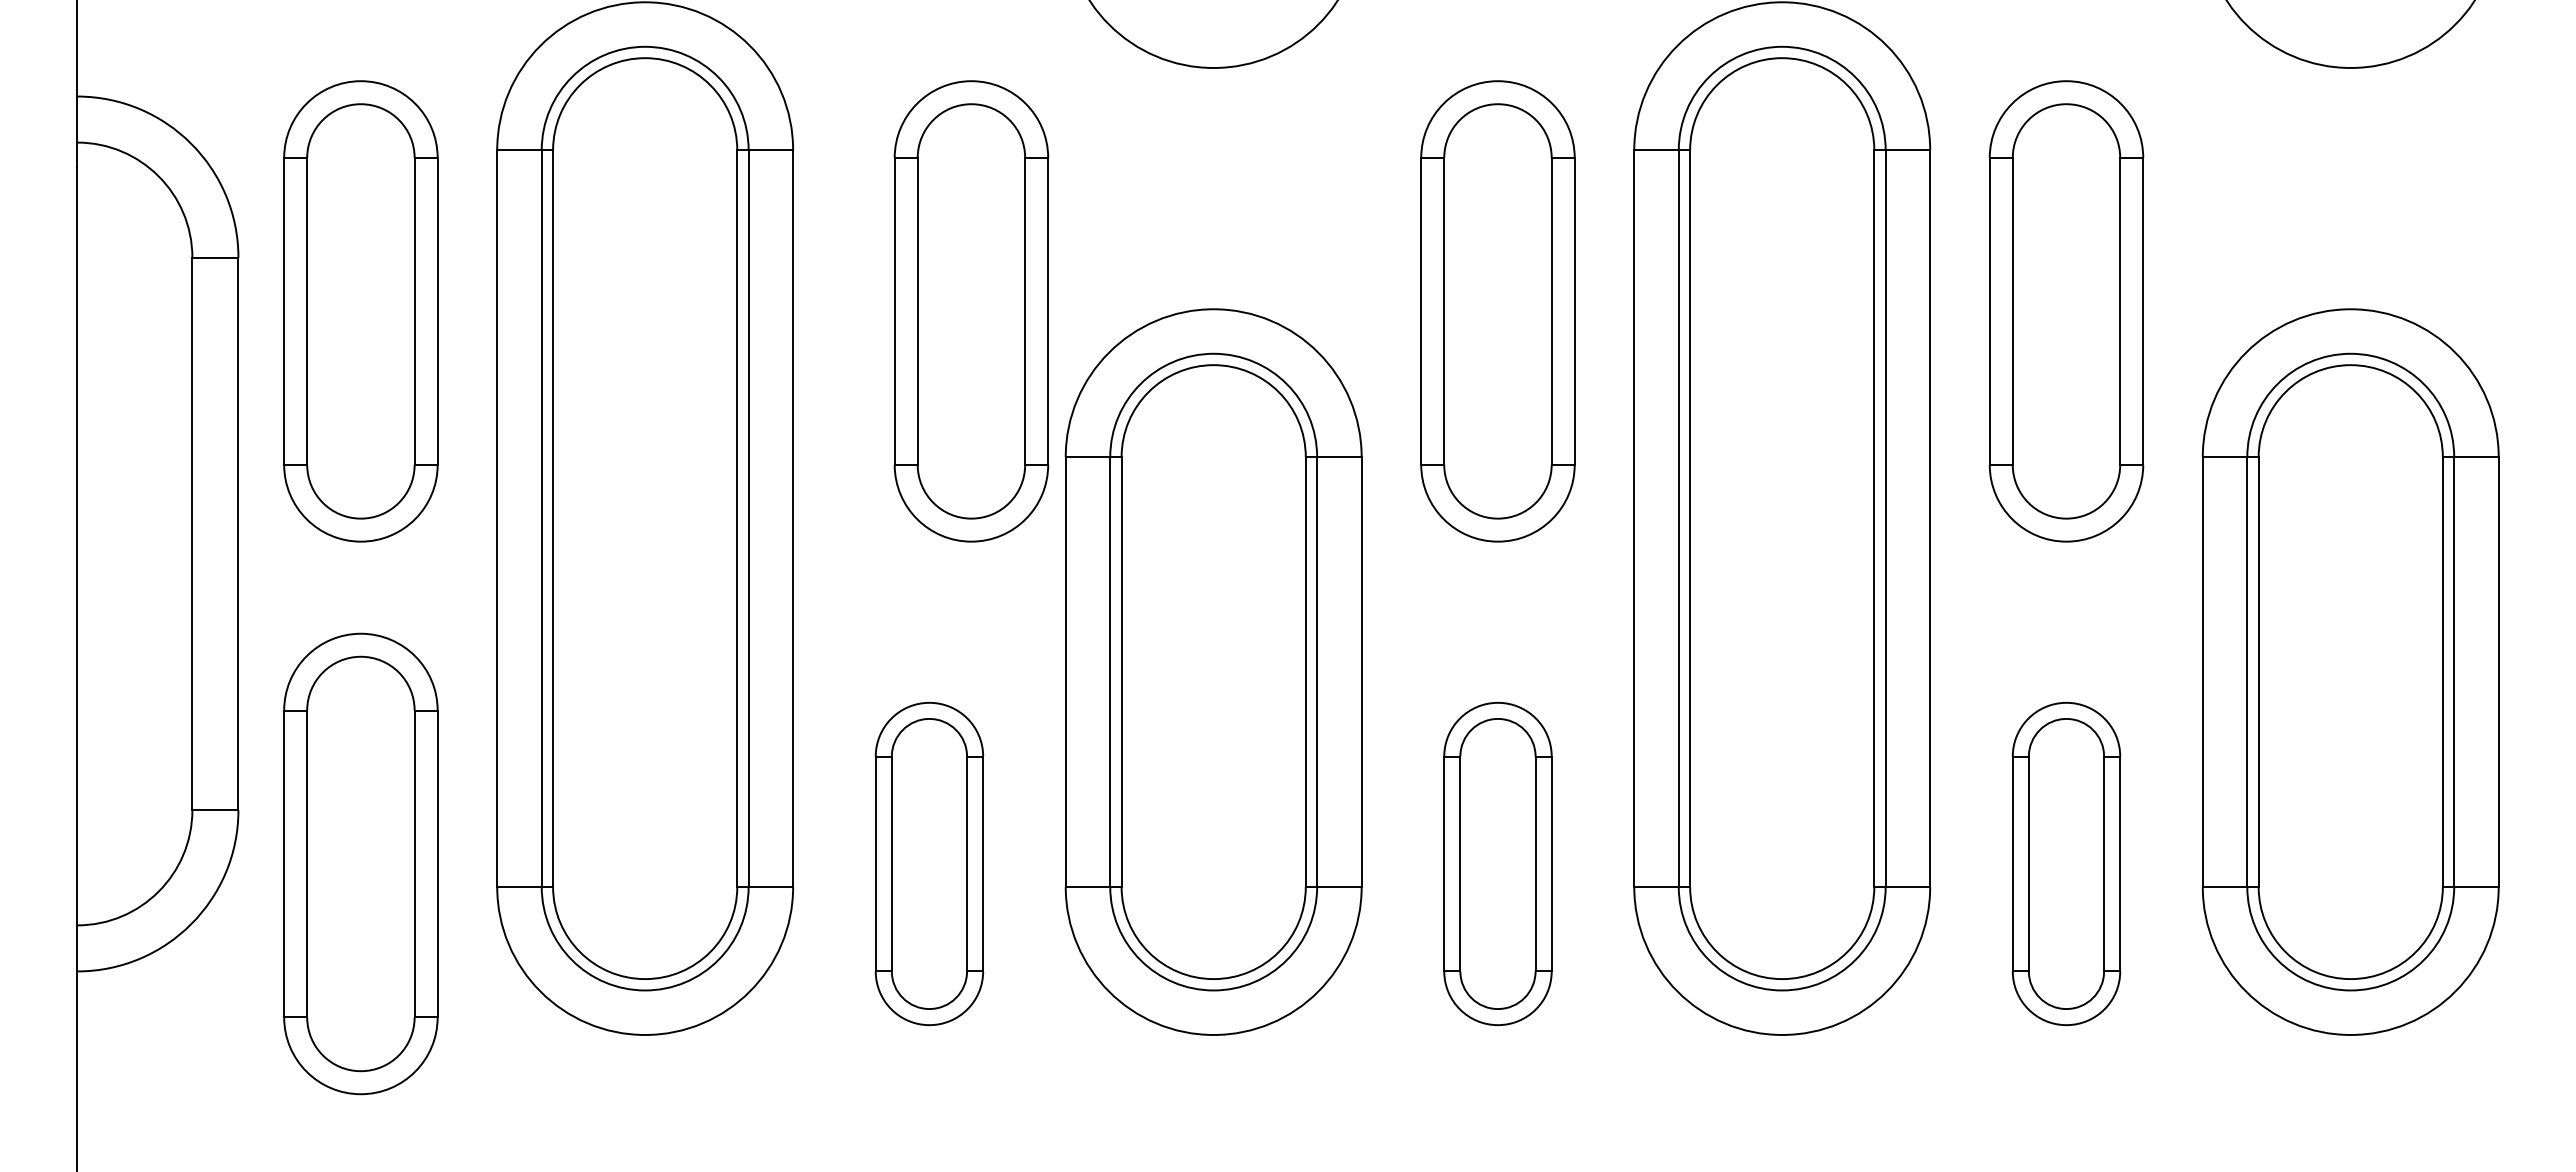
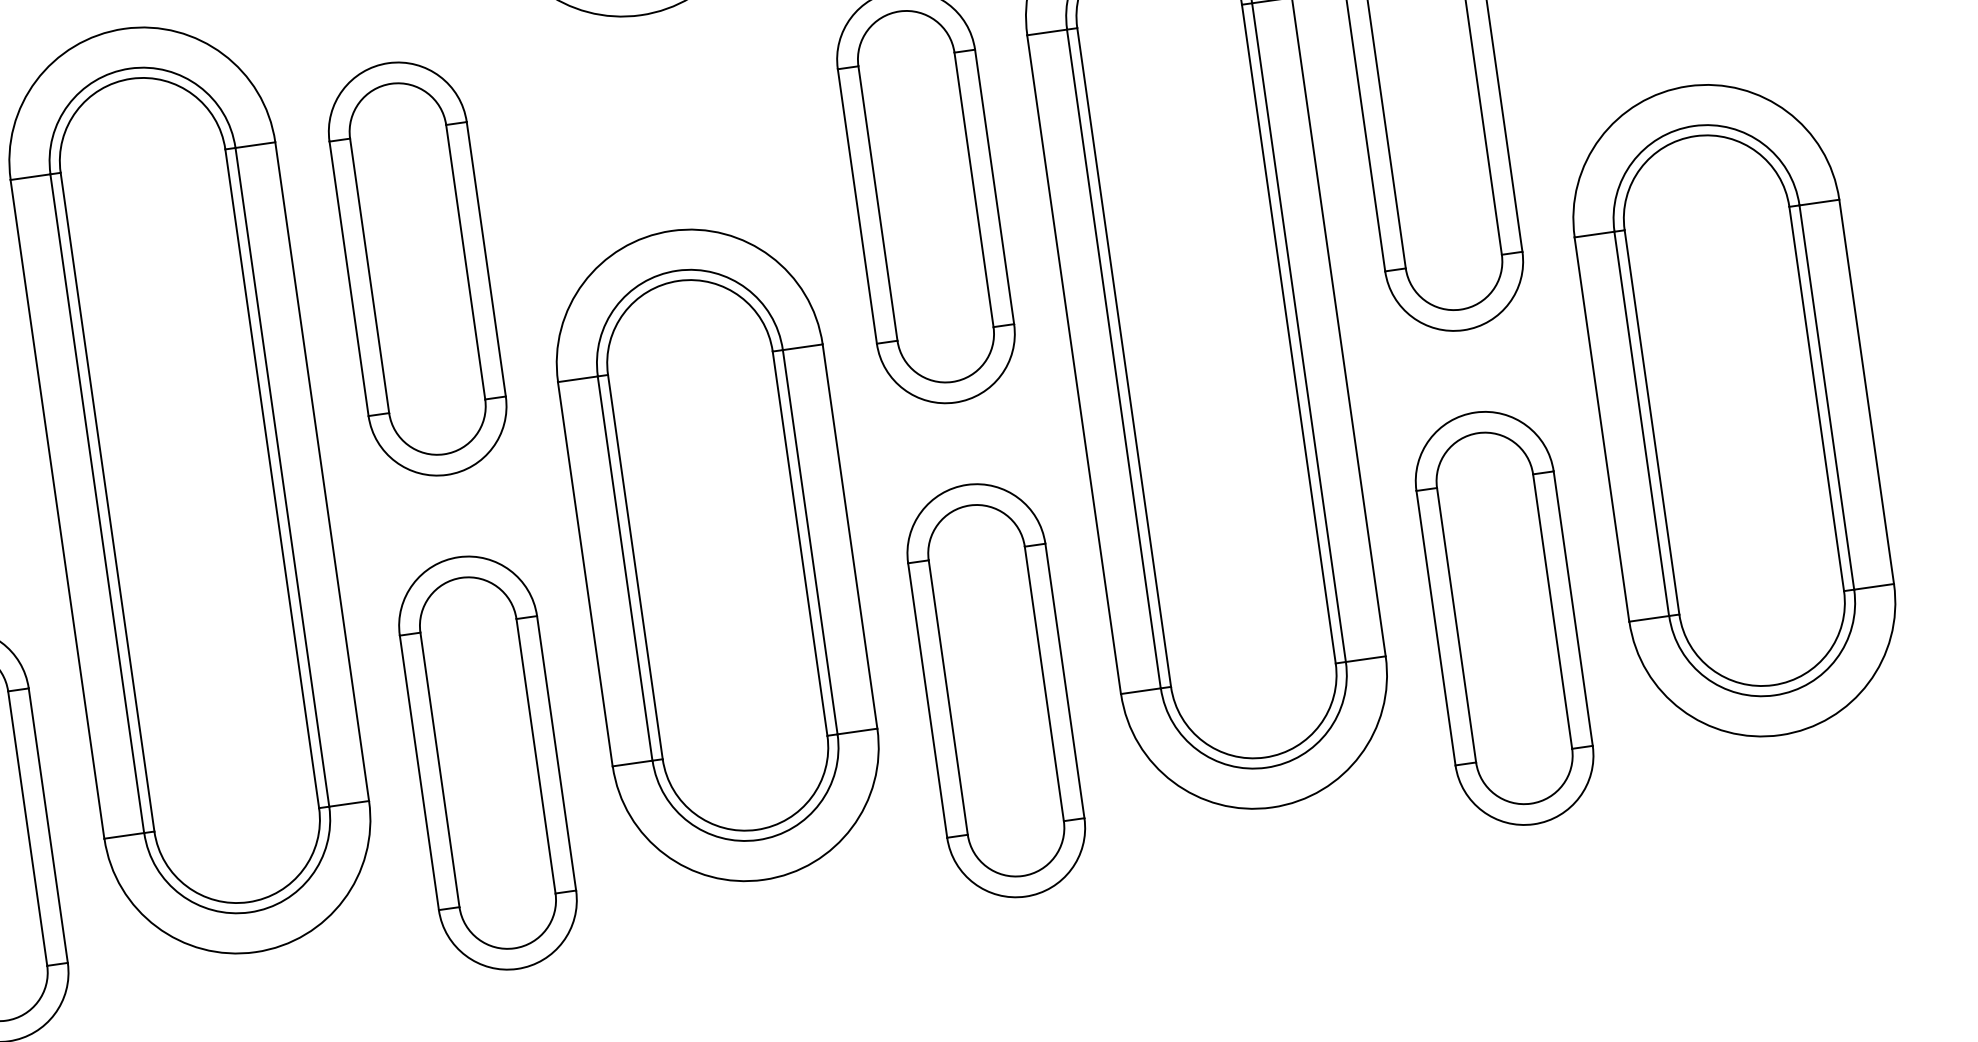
part: (971, 311) -> (417, 269), moved
part: (929, 863) -> (487, 762), size x1.43
part: (1497, 863) -> (995, 690), size x1.43
part: (2066, 863) -> (1504, 617), size x1.43

